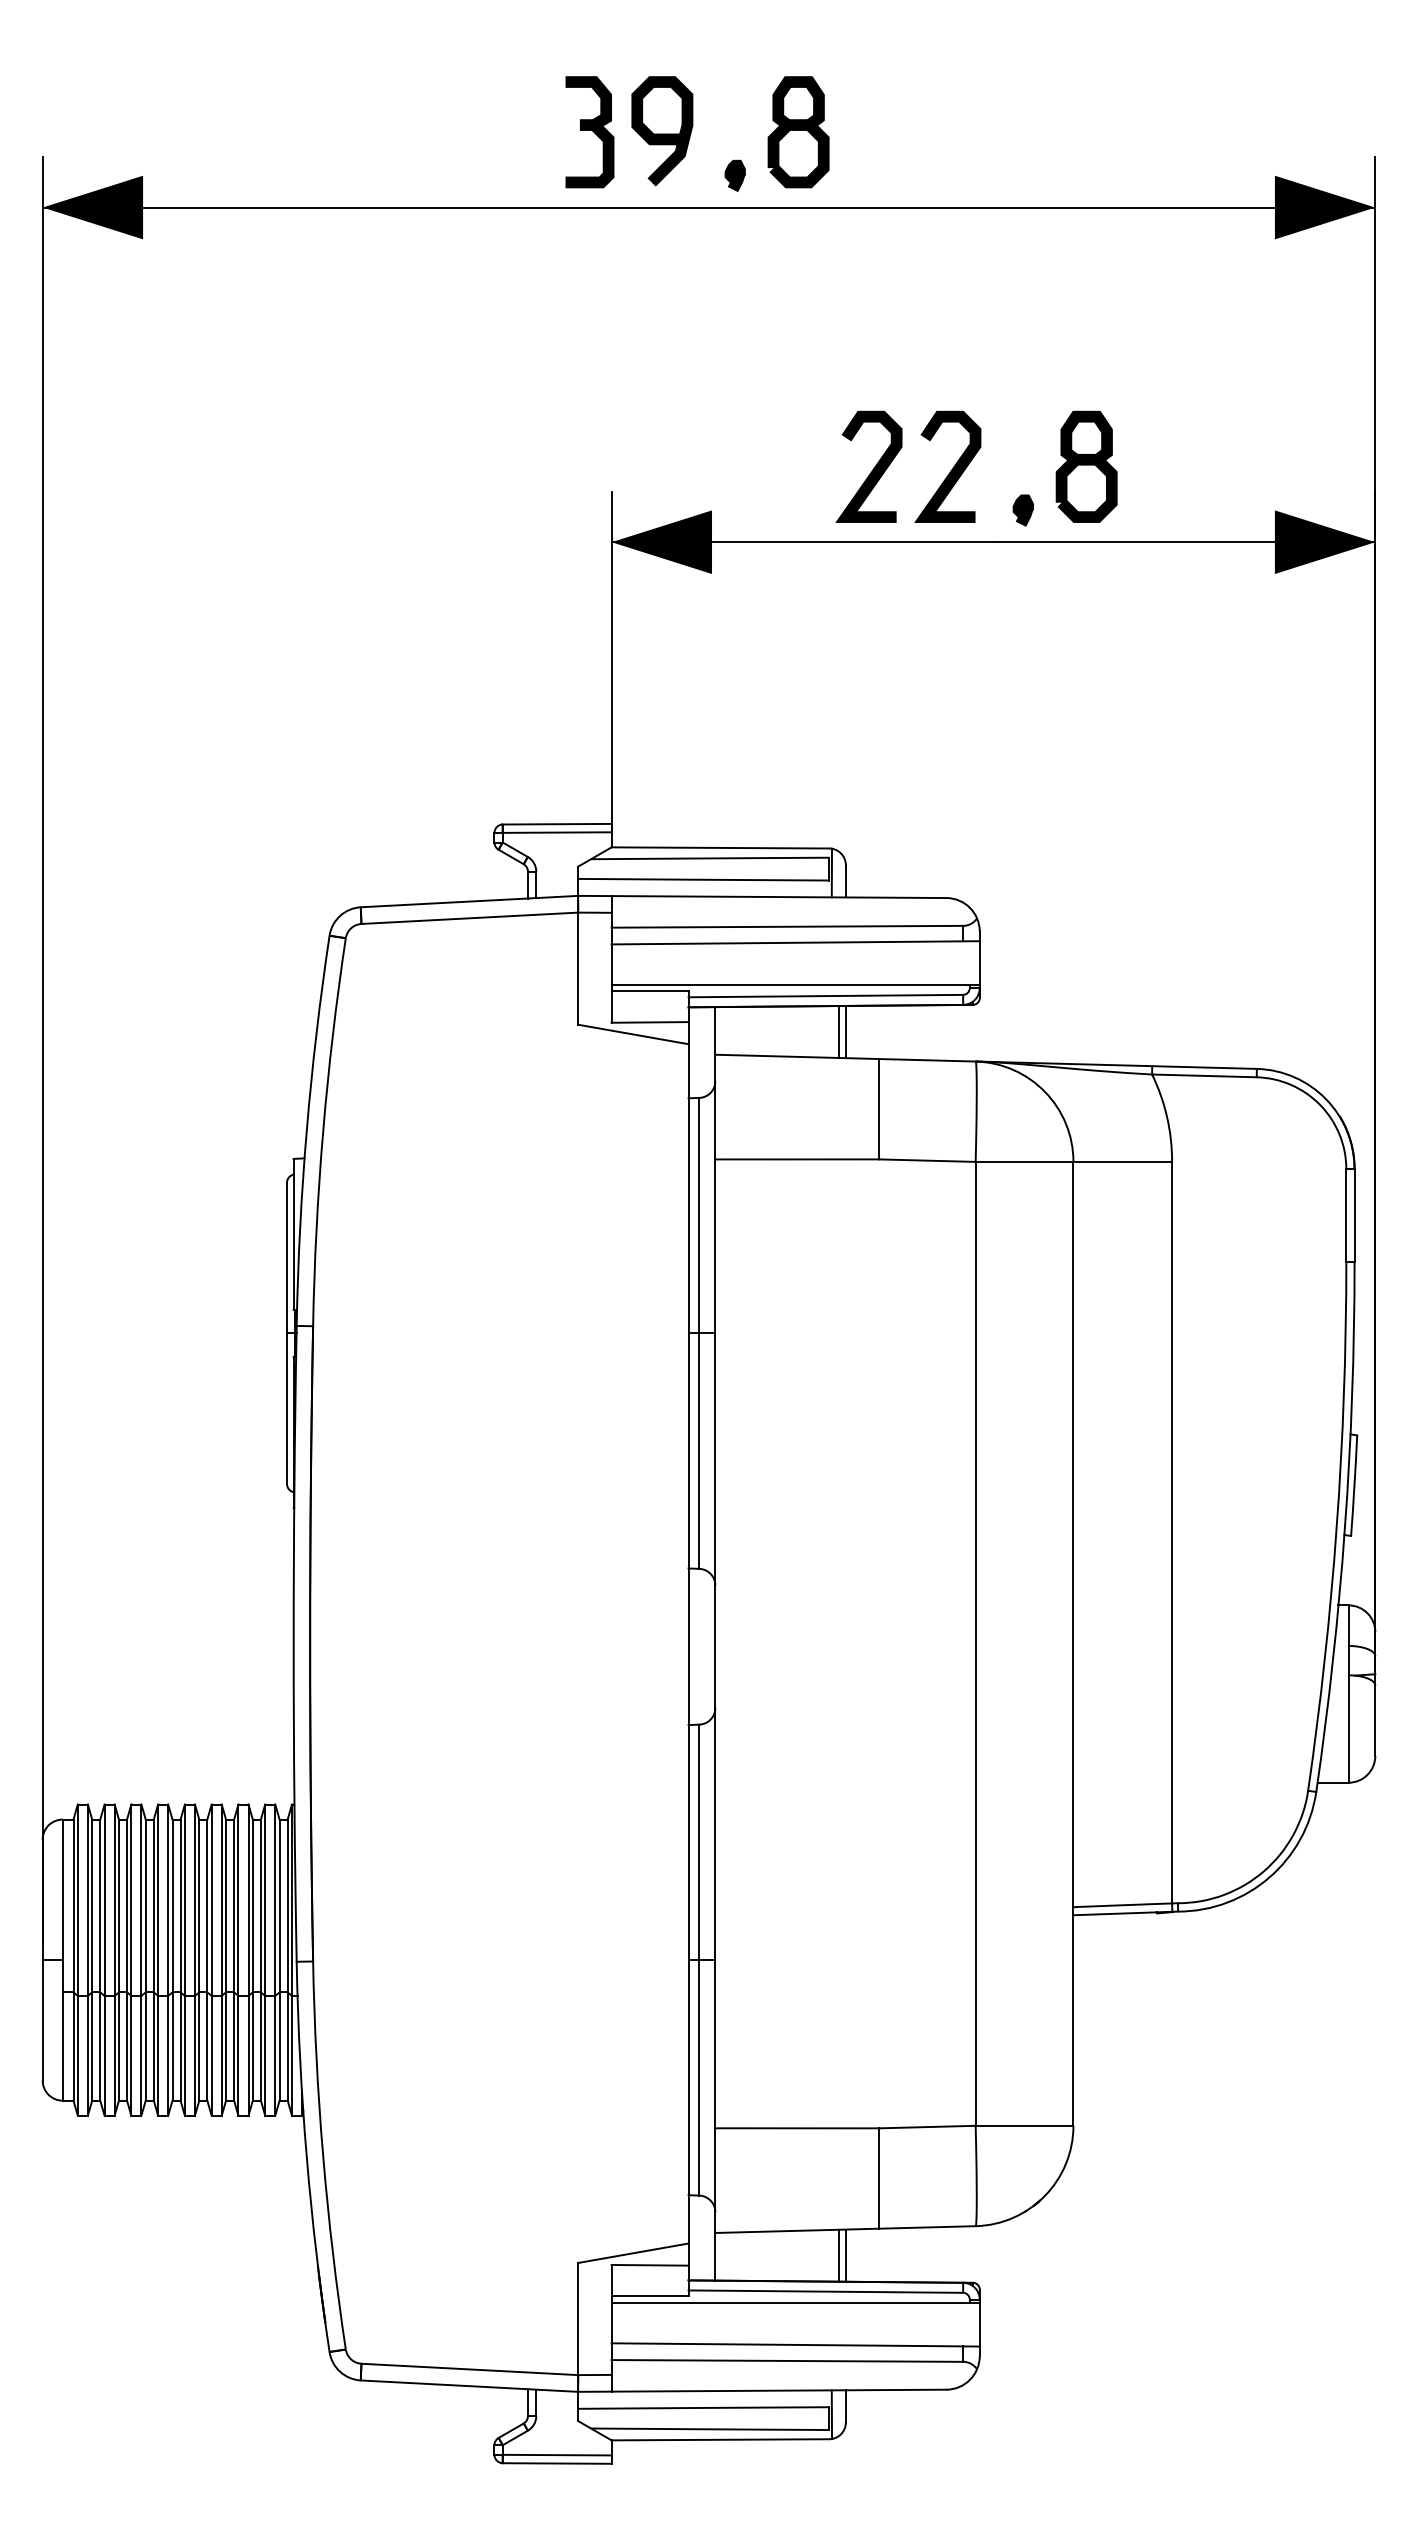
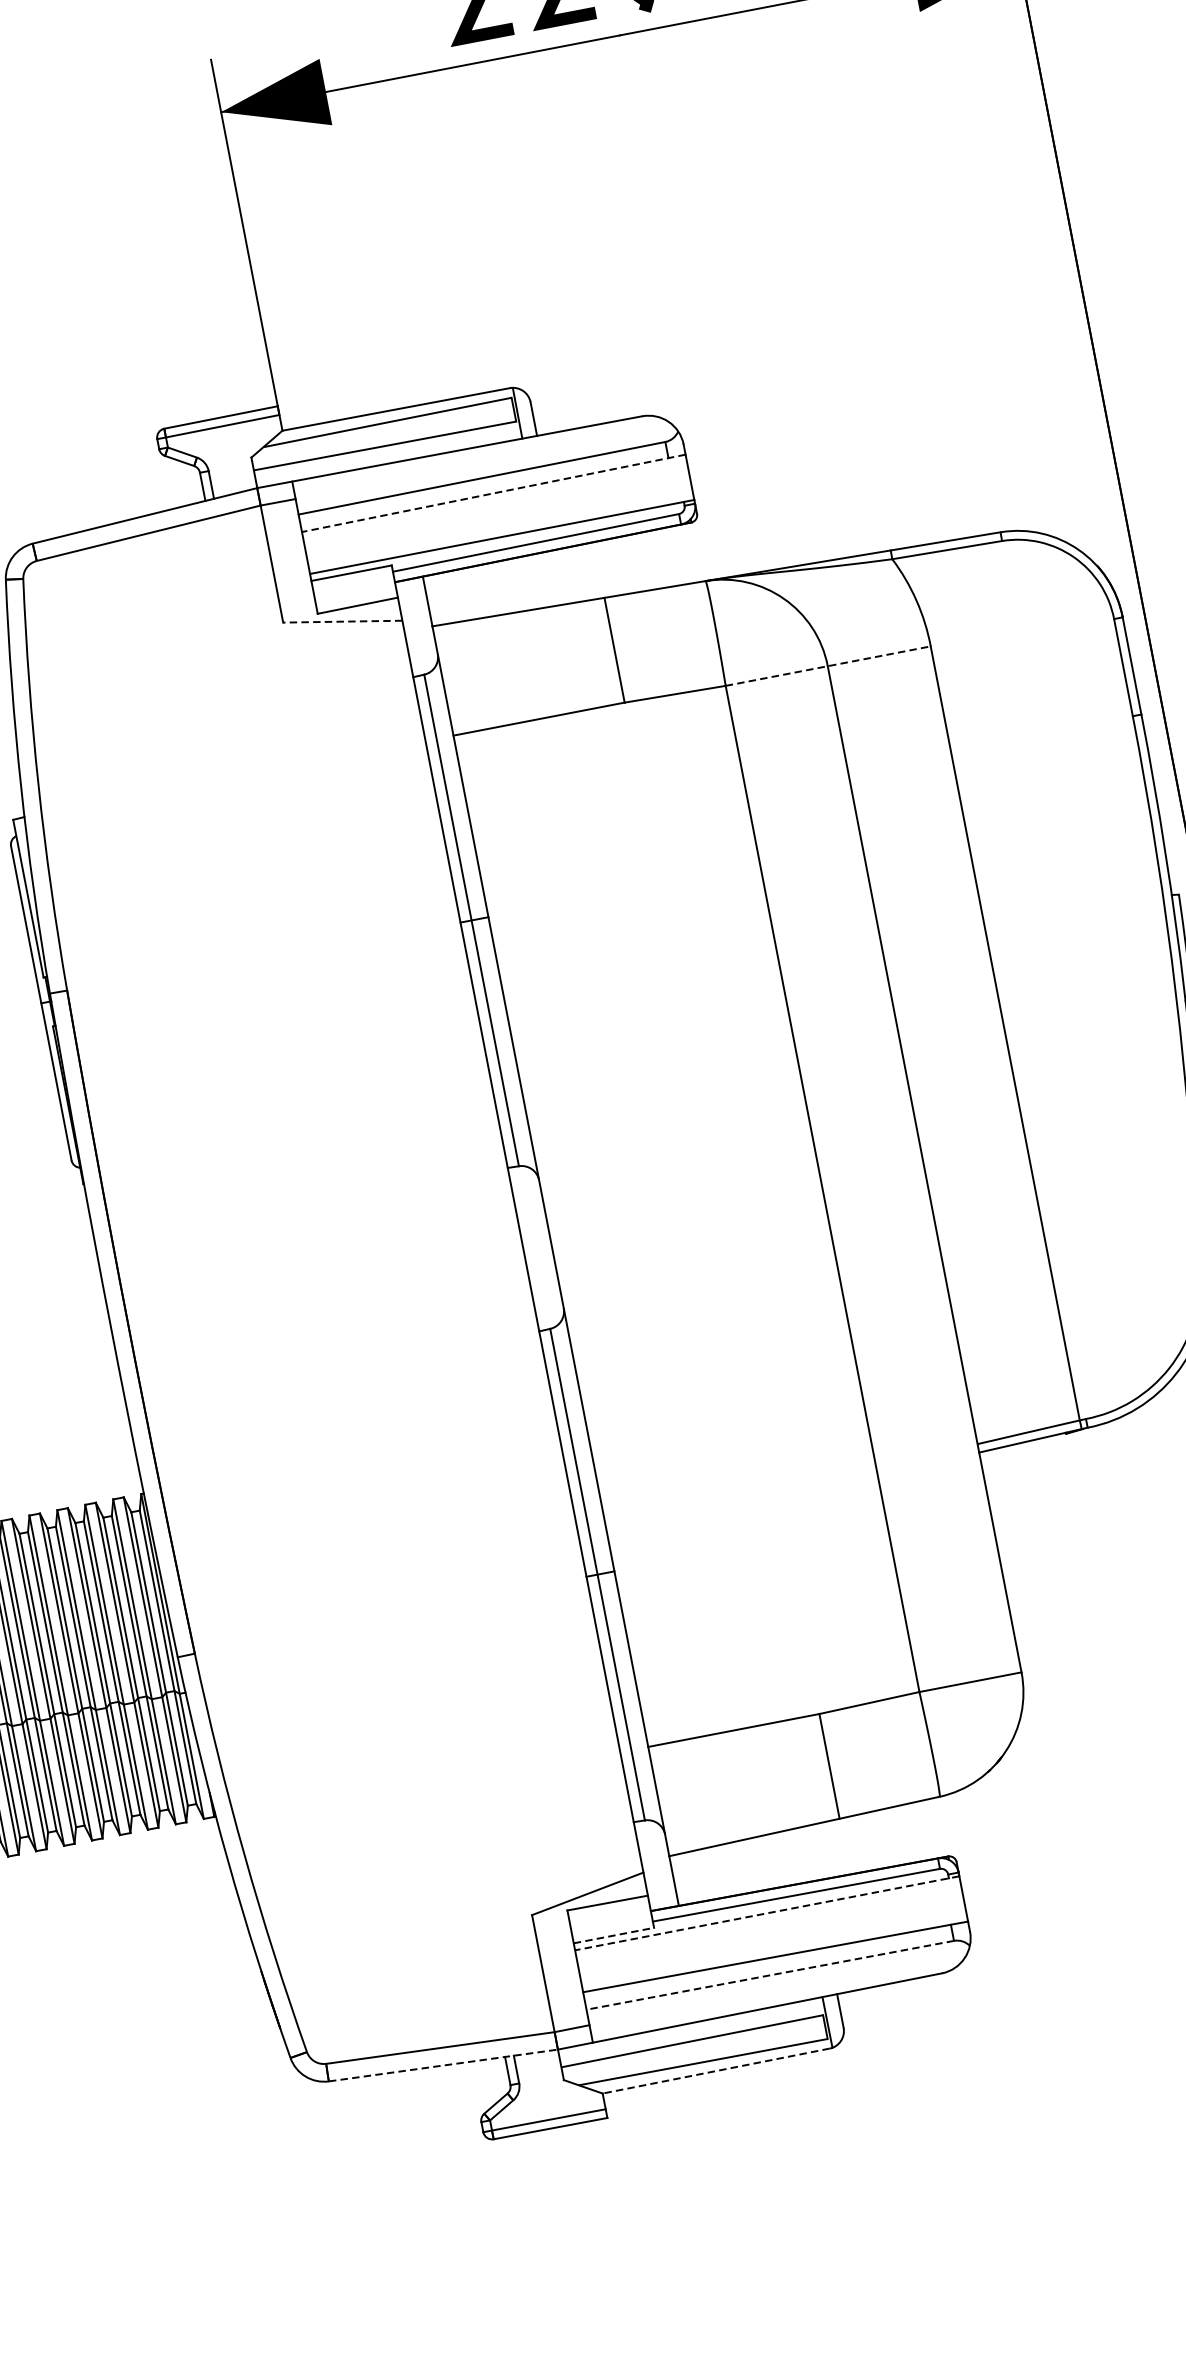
line: (795, 942) -> (493, 493), solid -> dashed
line: (845, 1031) -> (563, 575), removed
line: (839, 1032) -> (557, 578), removed
line: (632, 1034) -> (341, 621), solid -> dashed
line: (1074, 1161) -> (828, 665), solid -> dashed
line: (839, 2255) -> (803, 1854), removed
line: (845, 2255) -> (809, 1853), removed
line: (650, 2296) -> (614, 1935), solid -> dashed
line: (795, 2303) -> (767, 1913), solid -> dashed
line: (787, 2360) -> (770, 1974), solid -> dashed
line: (469, 2386) -> (443, 2065), solid -> dashed
line: (720, 2439) -> (716, 2070), solid -> dashed

